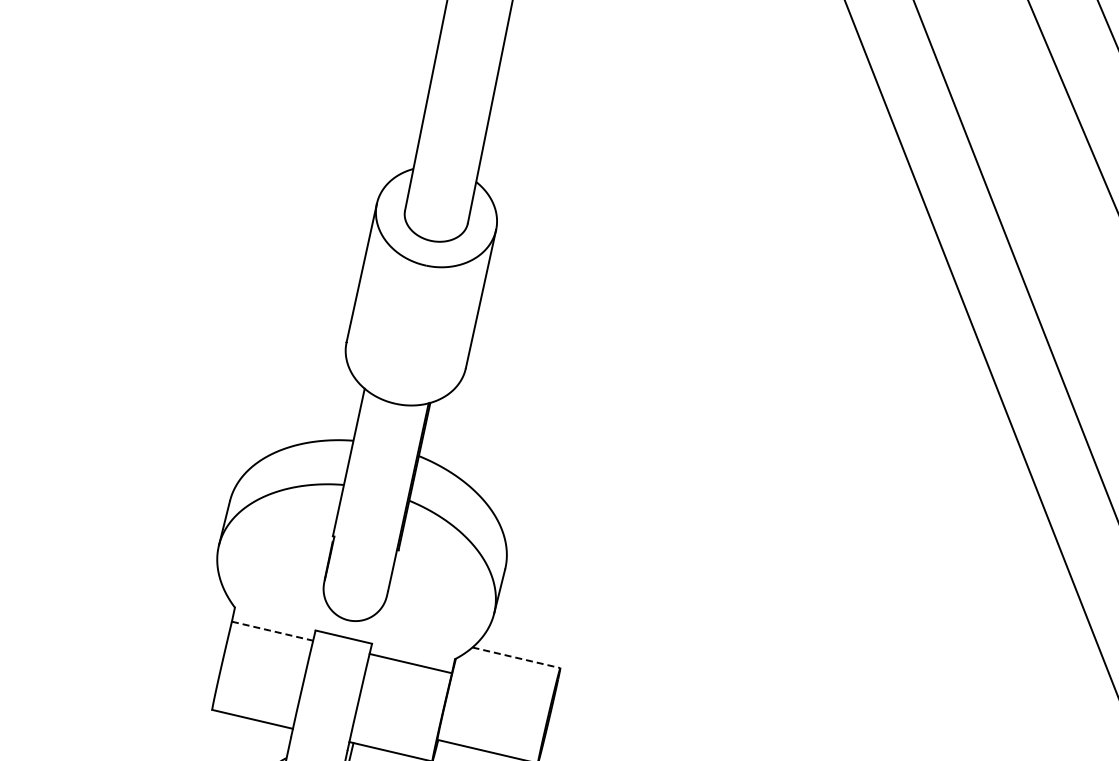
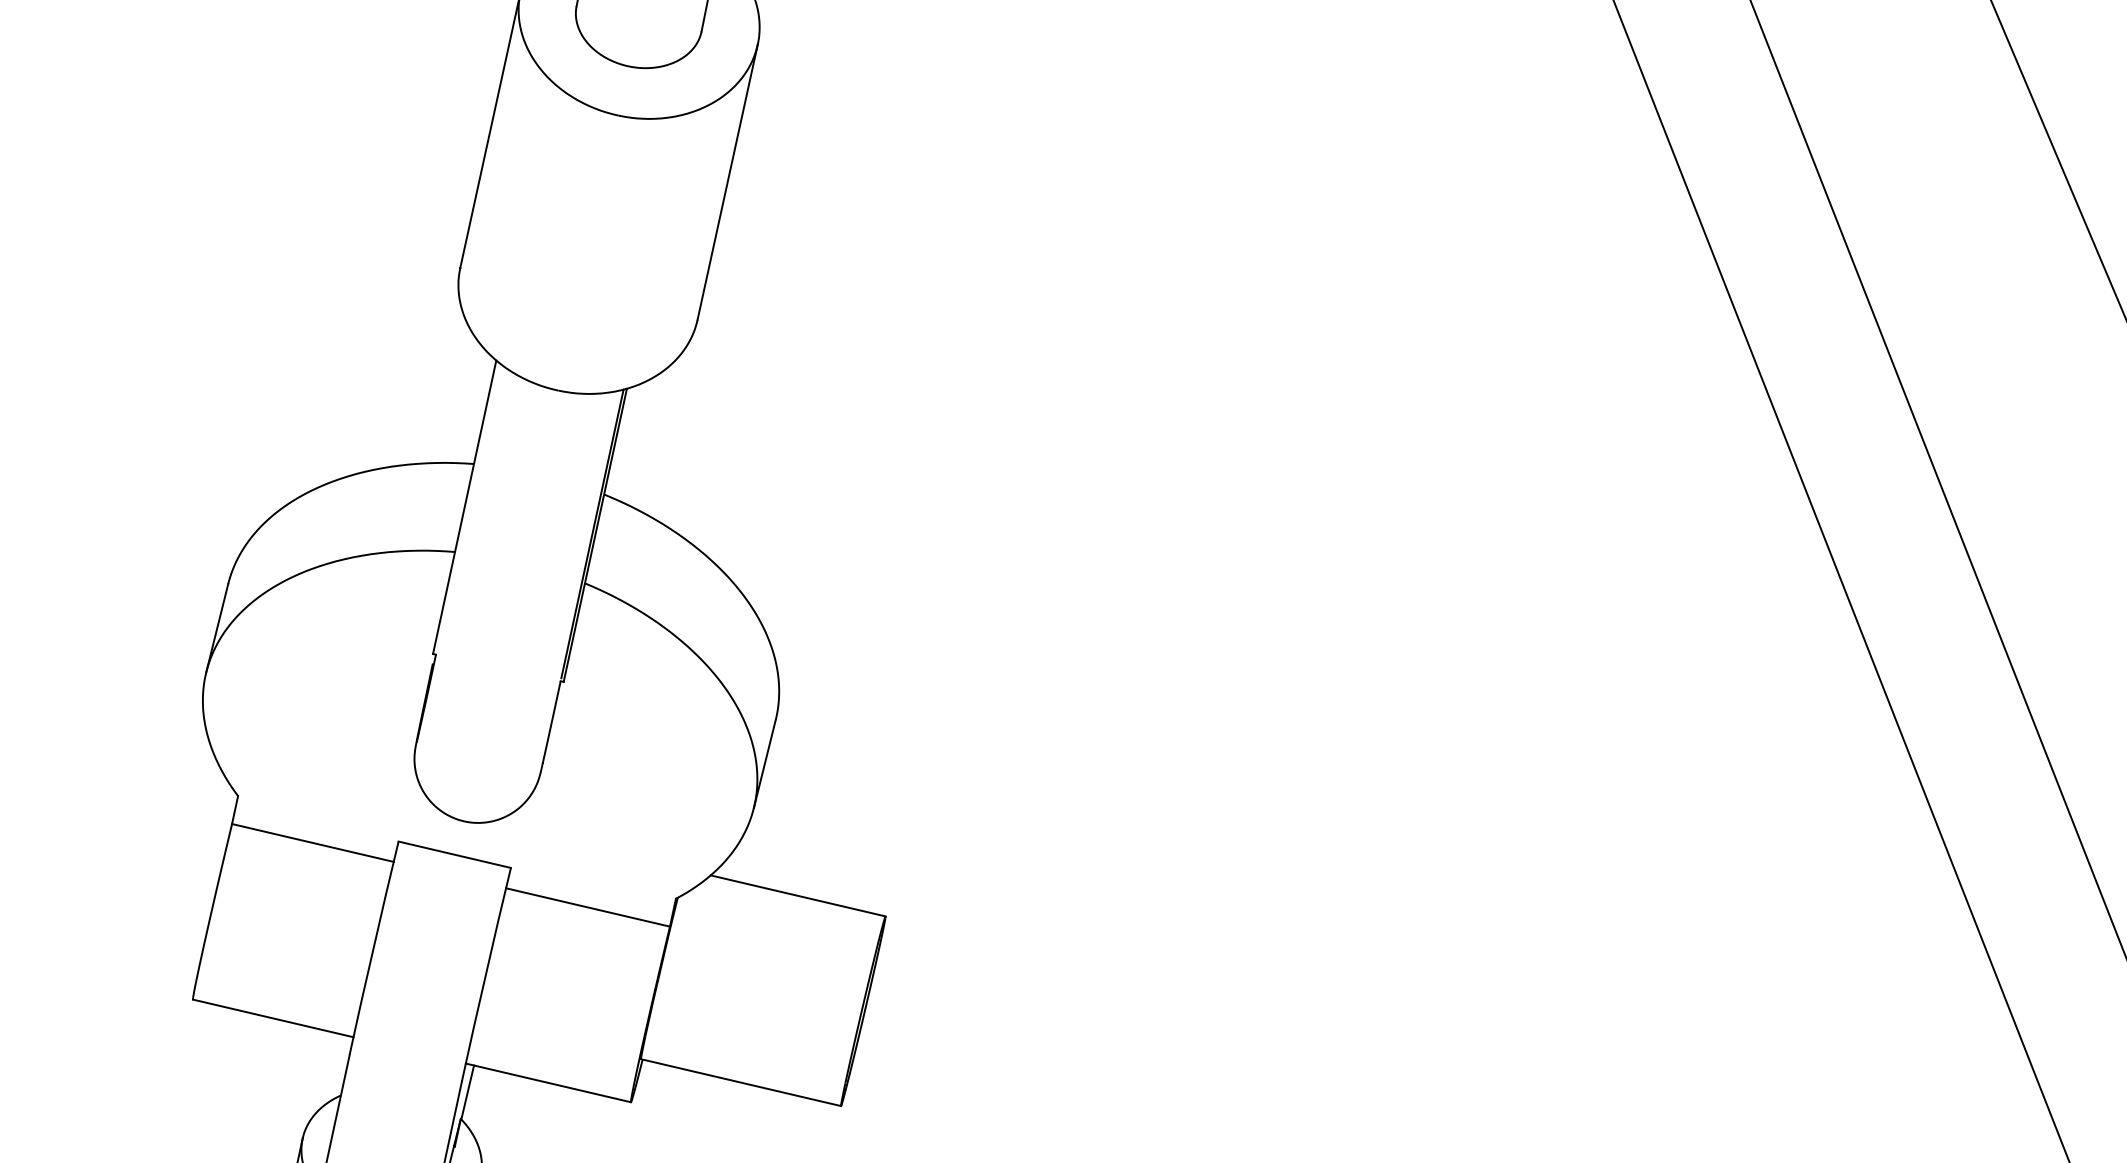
line: (272, 631) -> (312, 843), dashed -> solid
line: (516, 657) -> (798, 895), dashed -> solid

